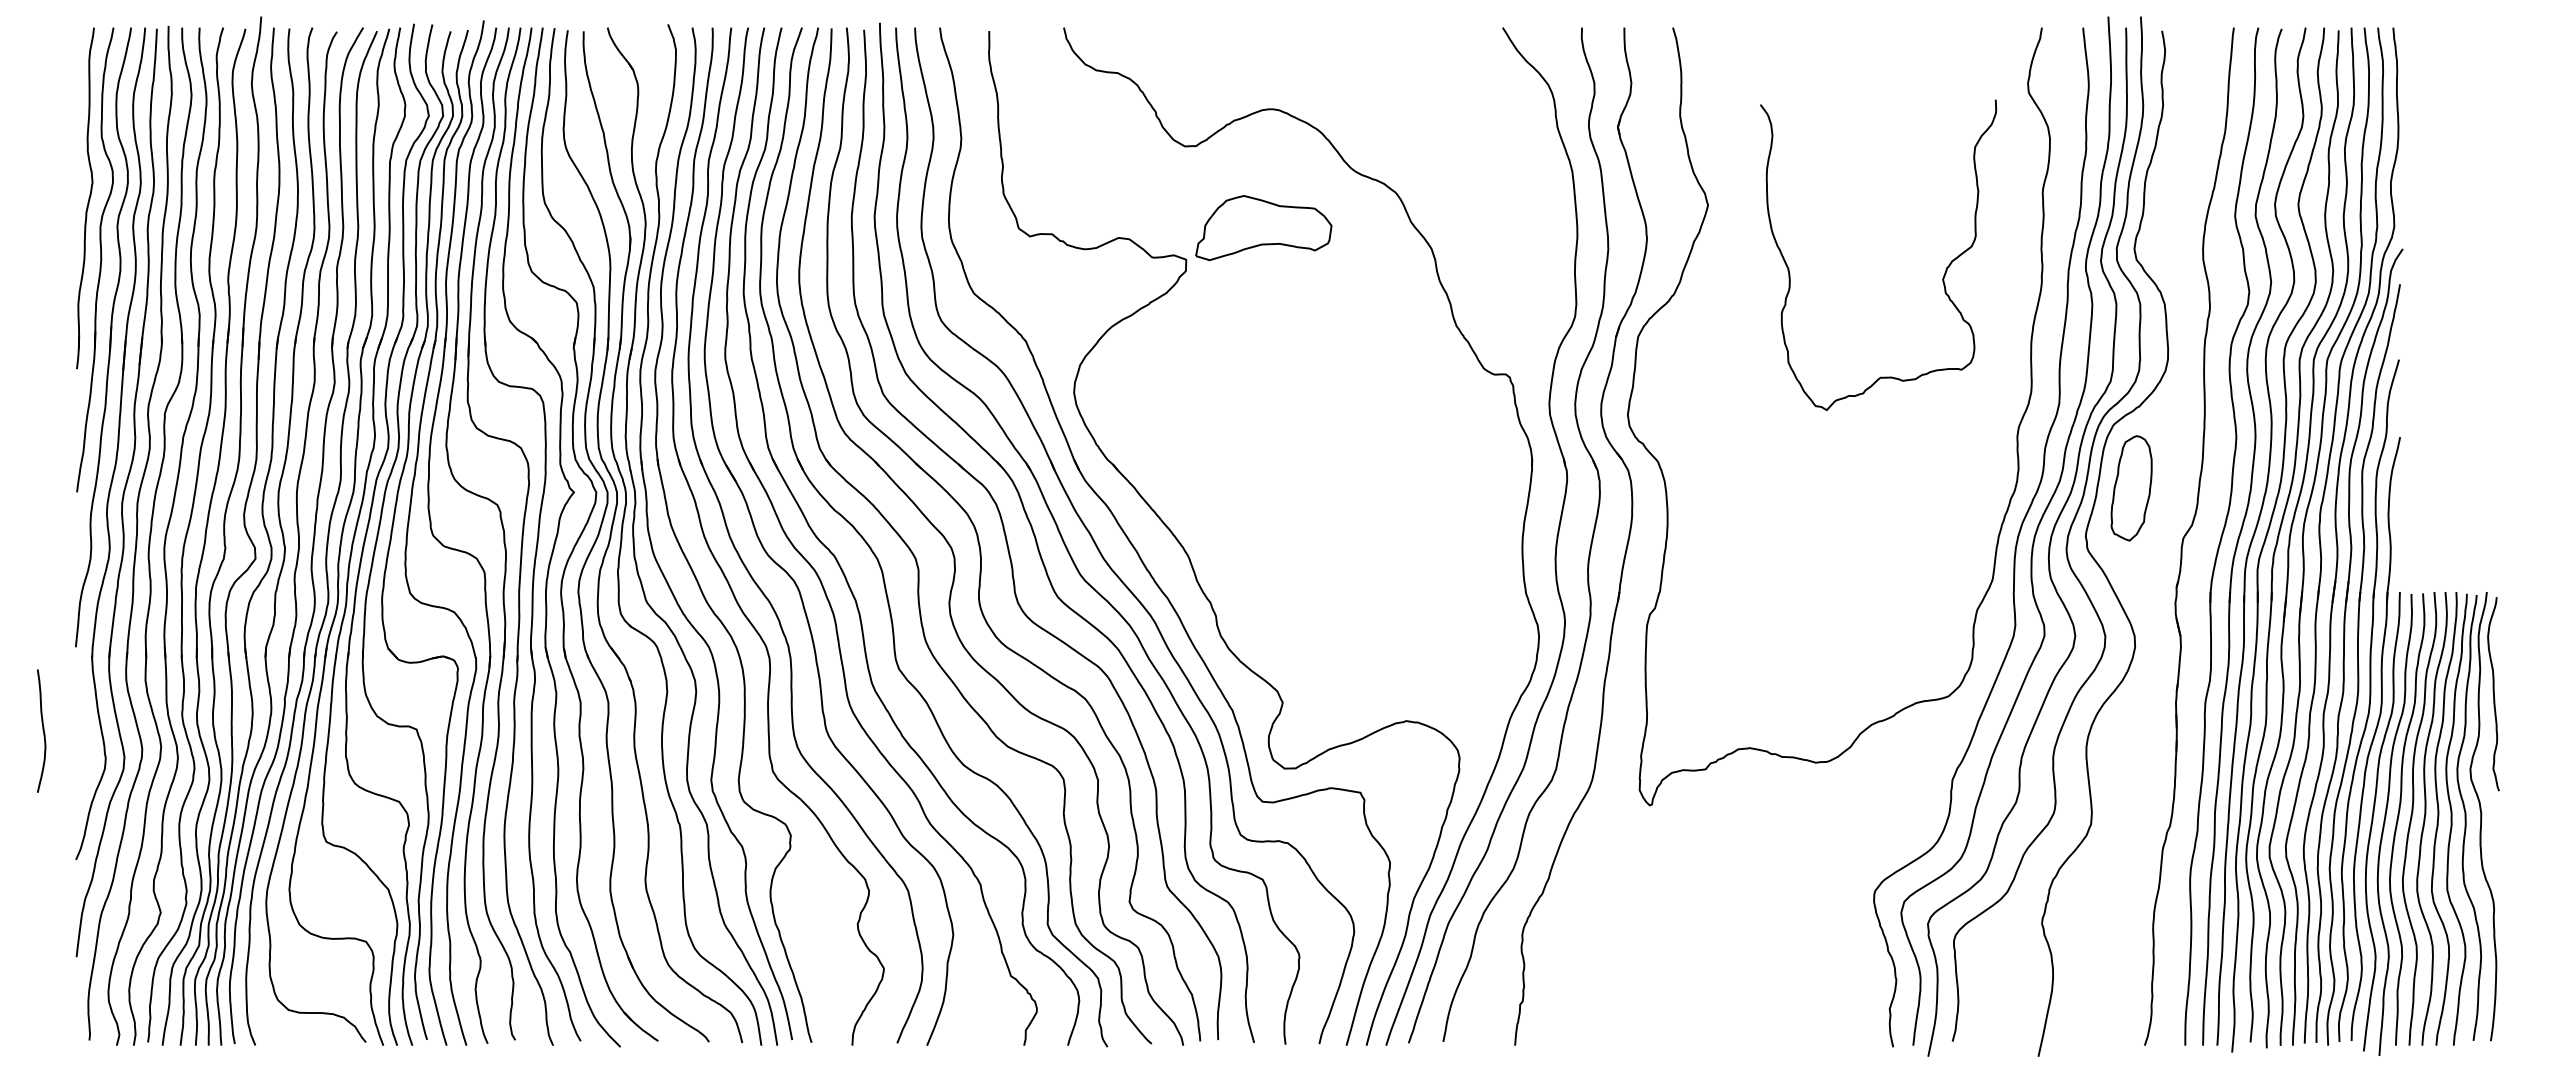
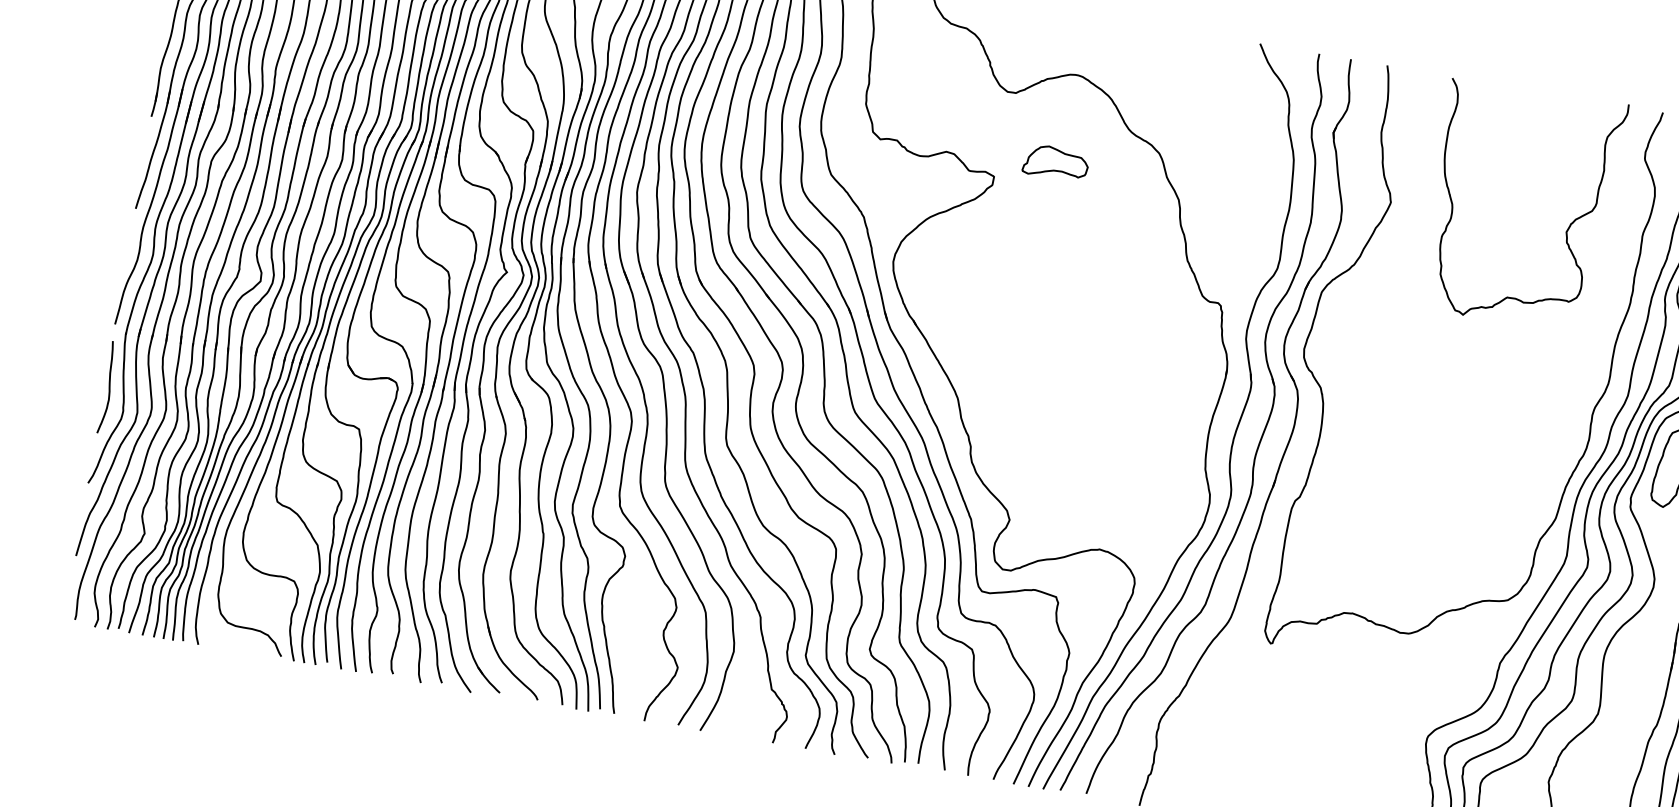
part: (1263, 228) -> (1055, 163), size x0.62
curve: (1942, 277) -> (1566, 230), moved
curve: (42, 730) -> (108, 387), moved

